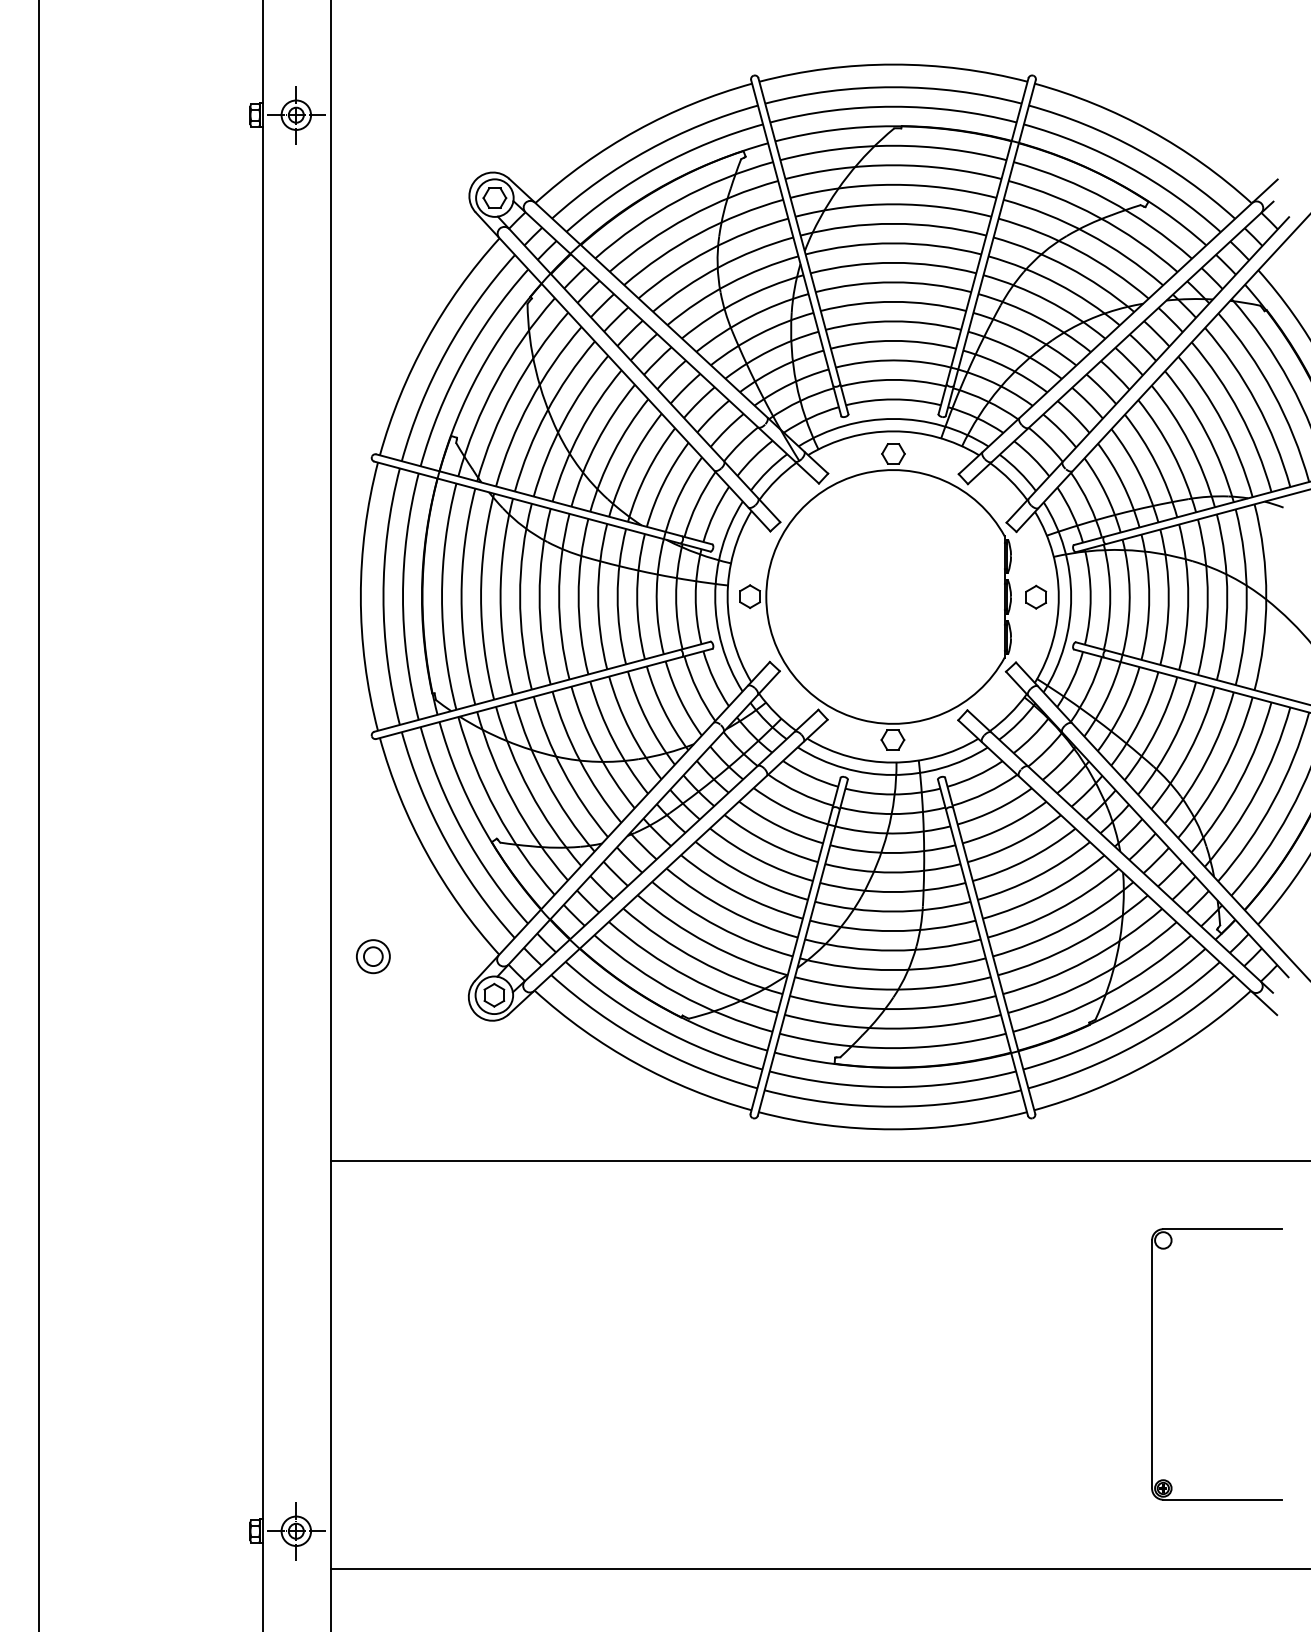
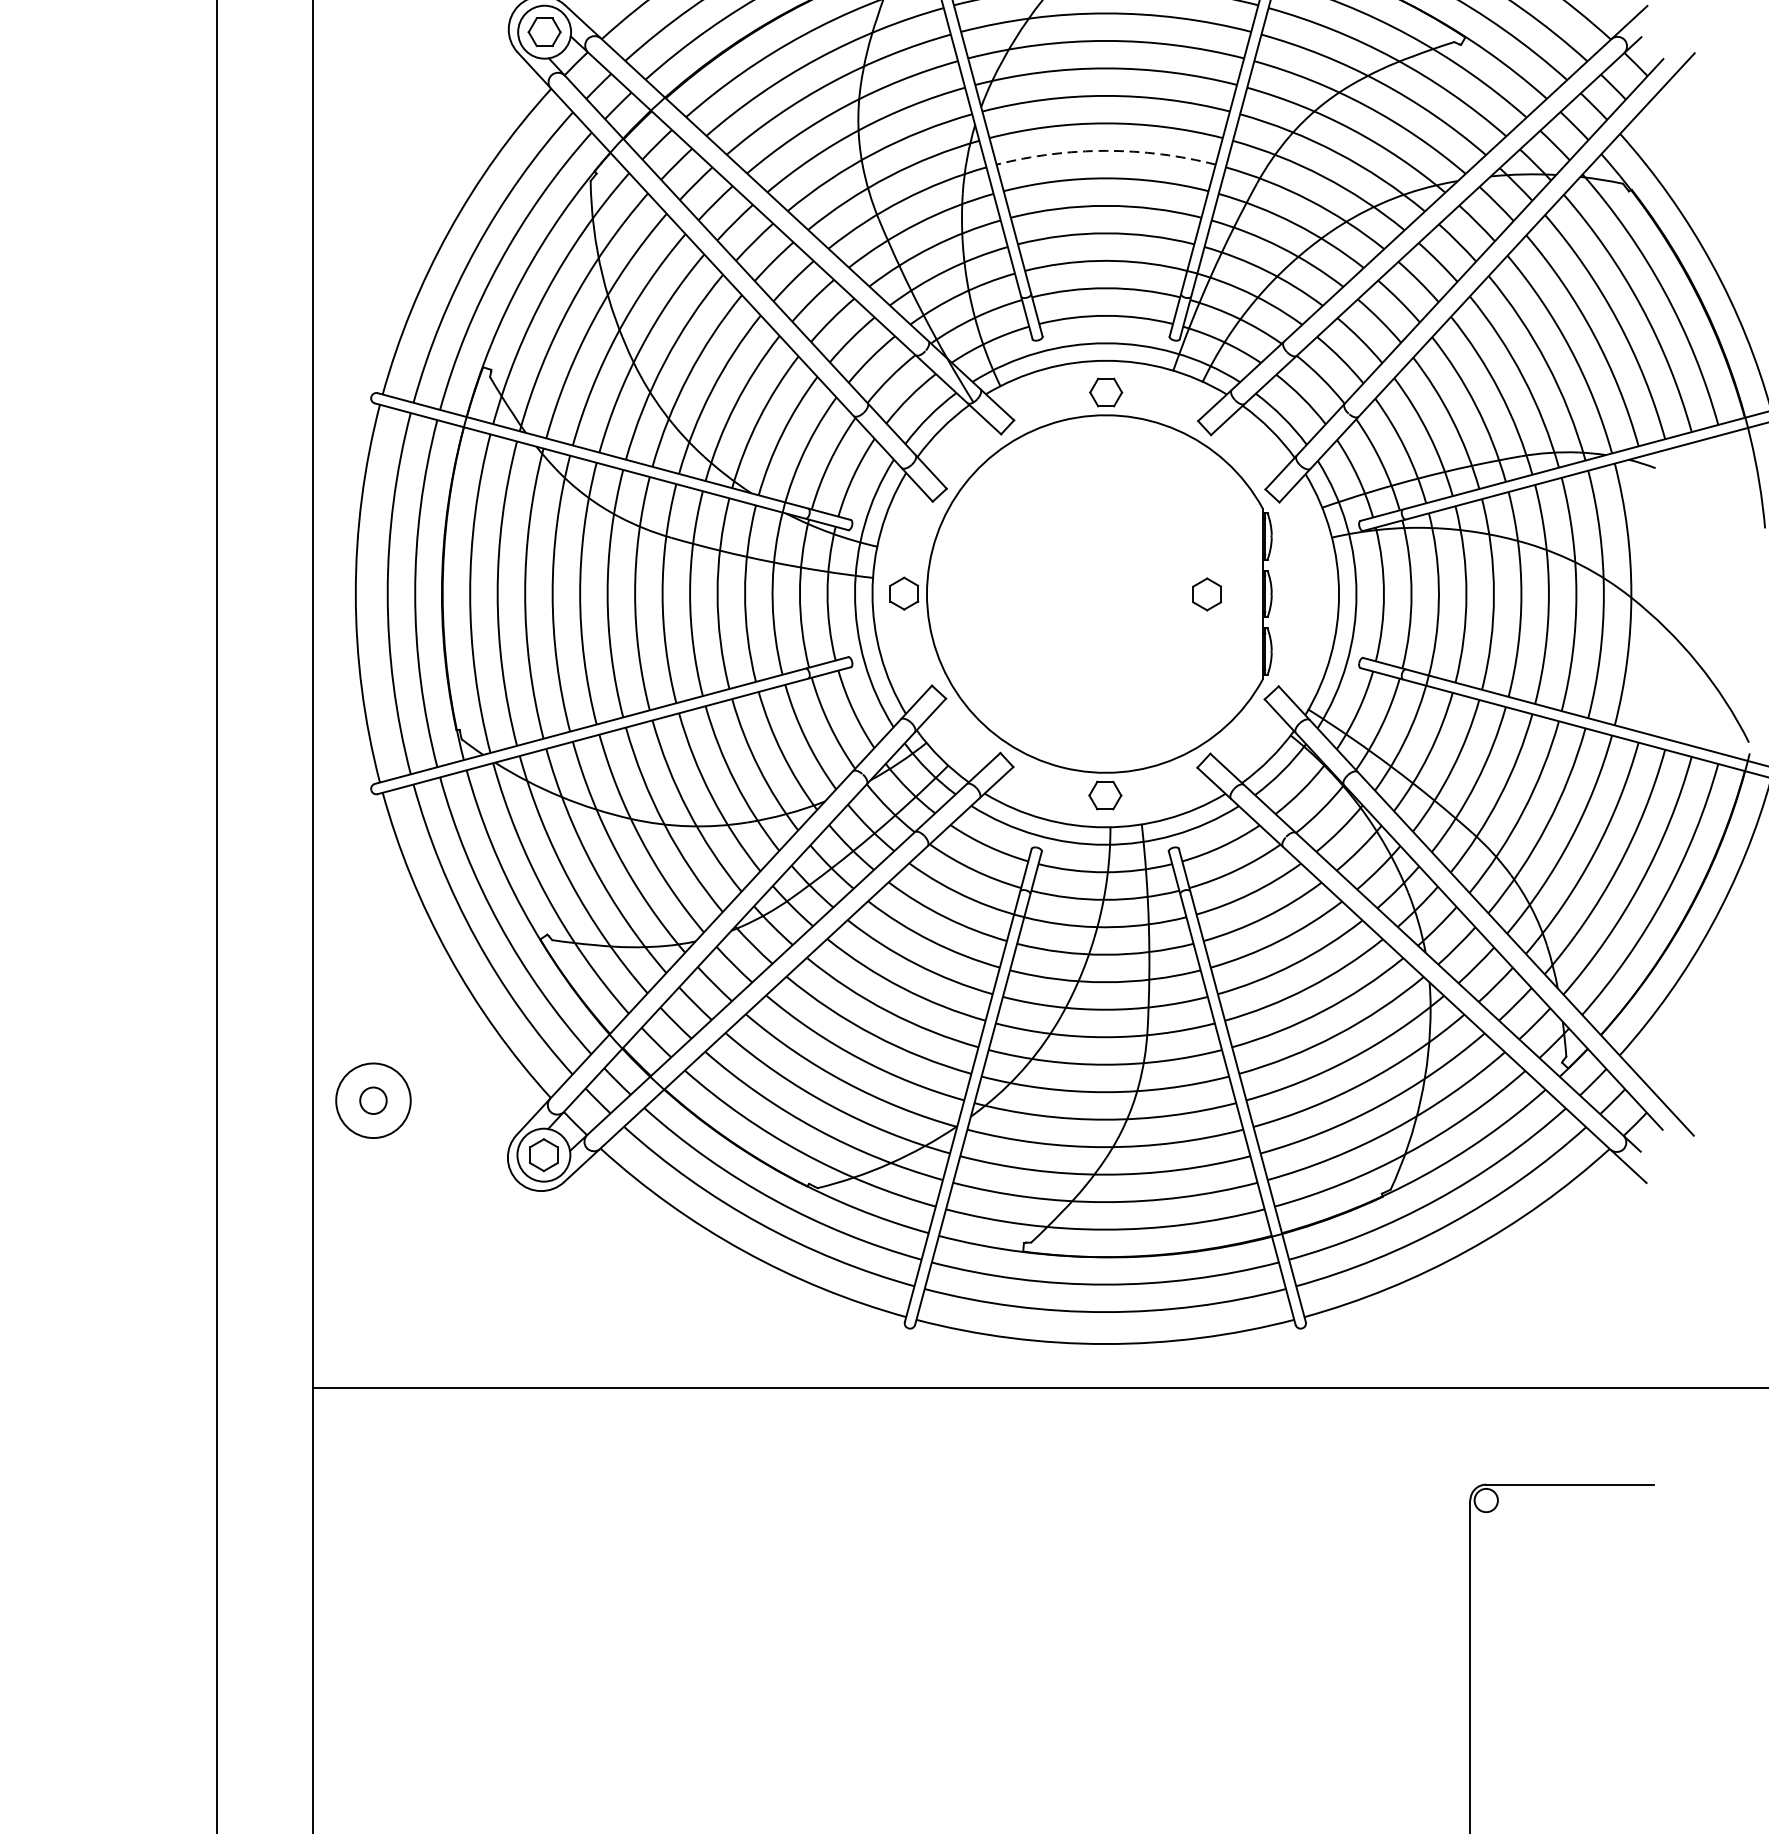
arc: (893, 282) -> (1106, 151), solid -> dashed
part: (1036, 596) -> (1207, 593), moved
circle: (372, 956) -> (372, 1100), size x1.6

